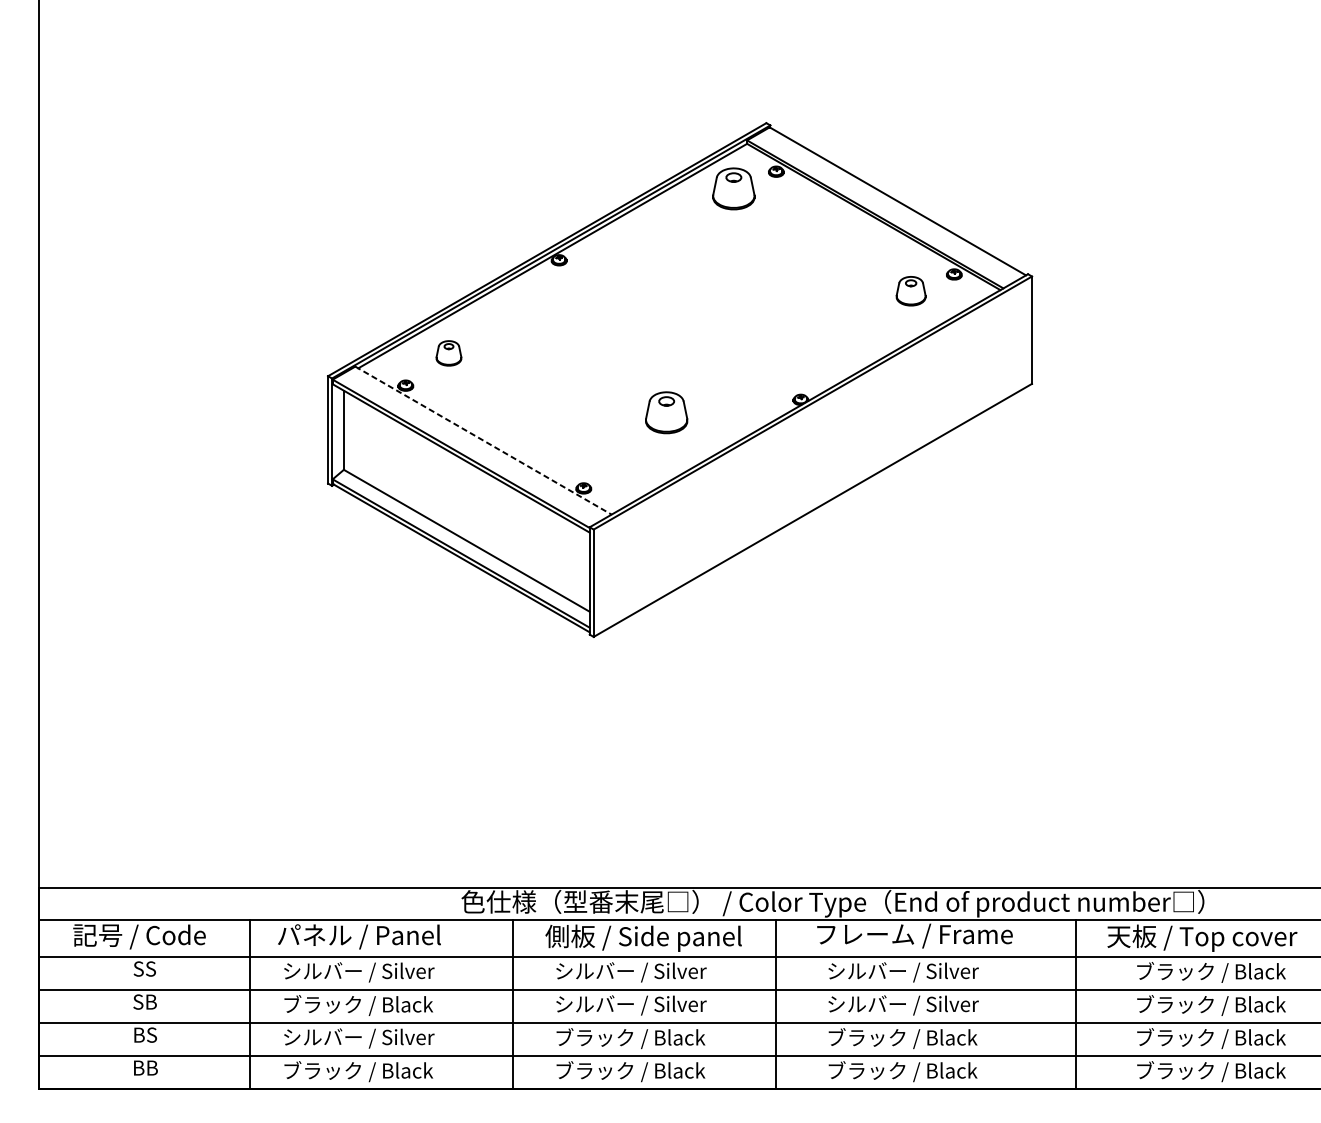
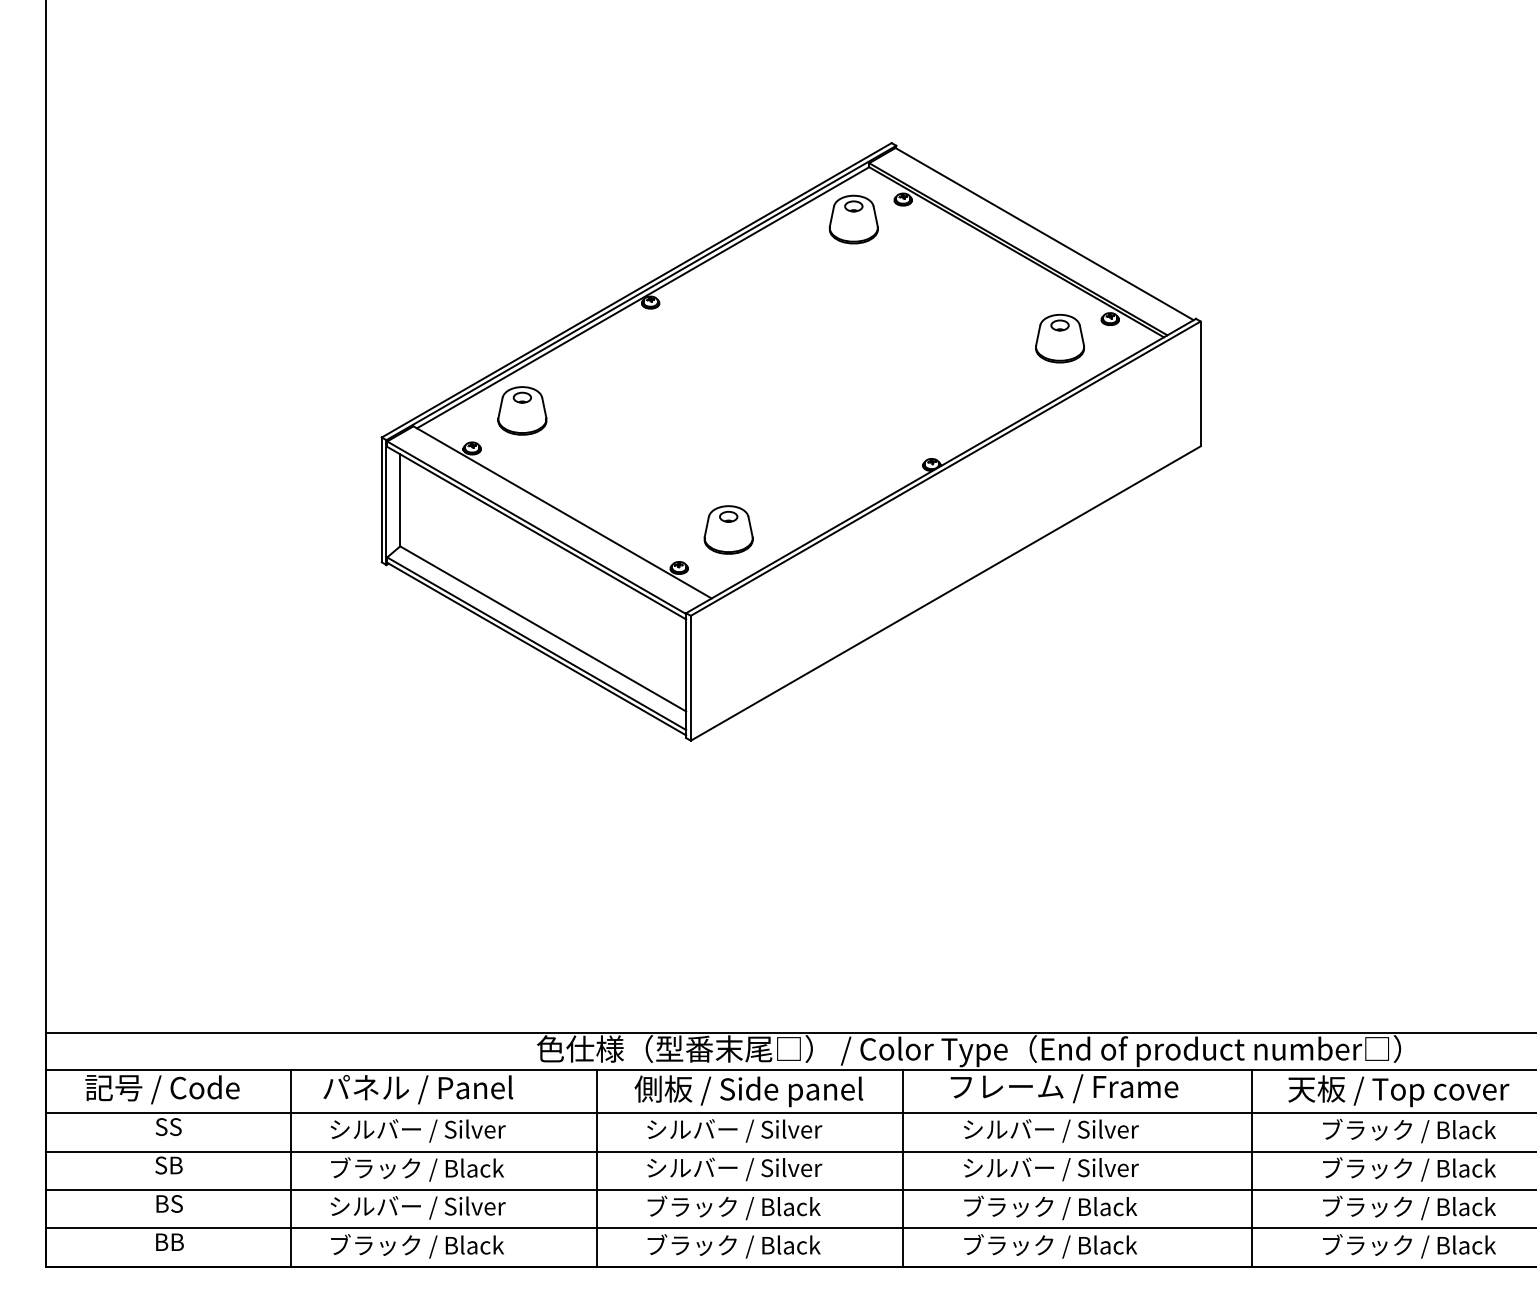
part: (910, 291) -> (1059, 338), size x1.43
part: (449, 353) -> (522, 410), size x1.67
part: (666, 412) -> (728, 529), moved
line: (484, 440) -> (563, 512), dashed -> solid

